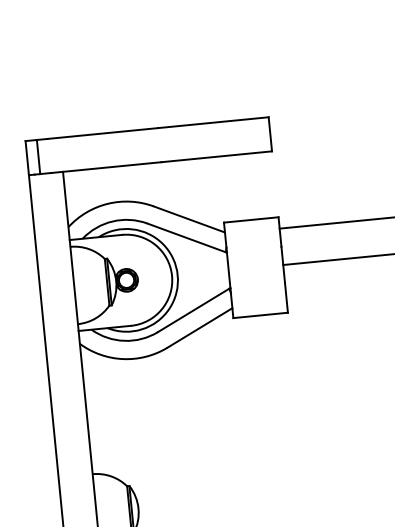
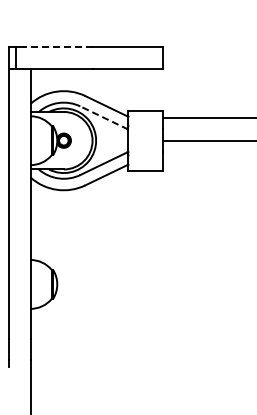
line: (102, 133) -> (57, 47), solid -> dashed
line: (187, 237) -> (104, 117), solid -> dashed

